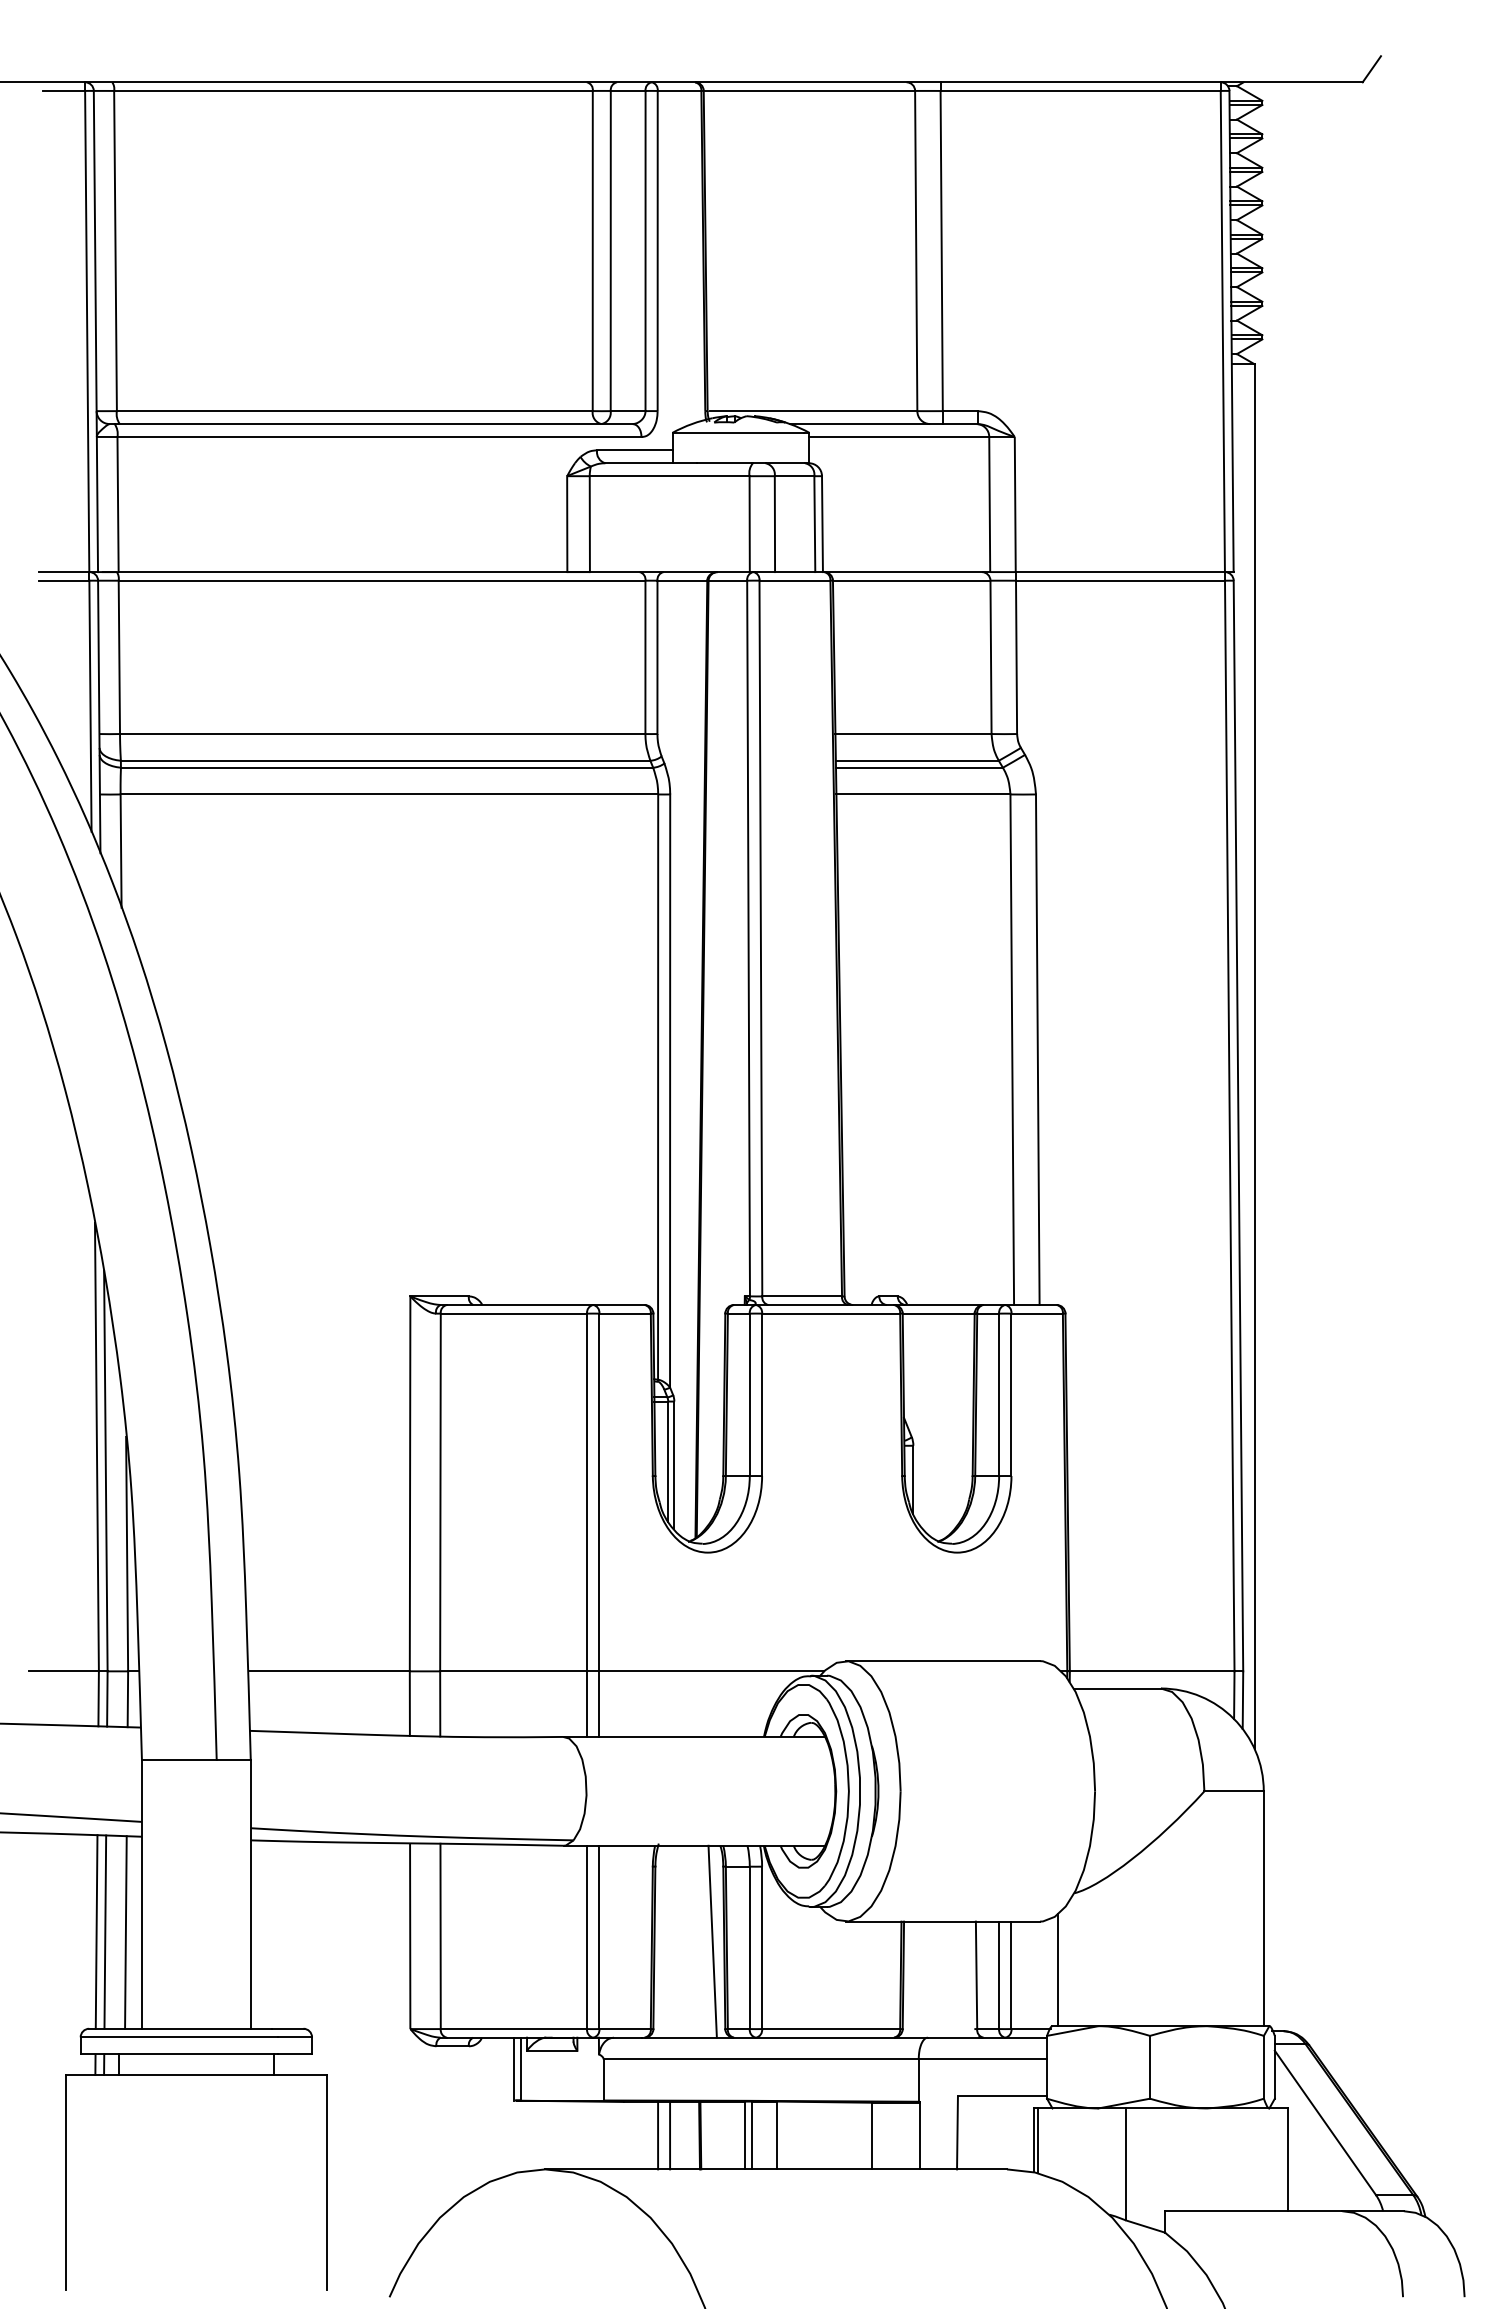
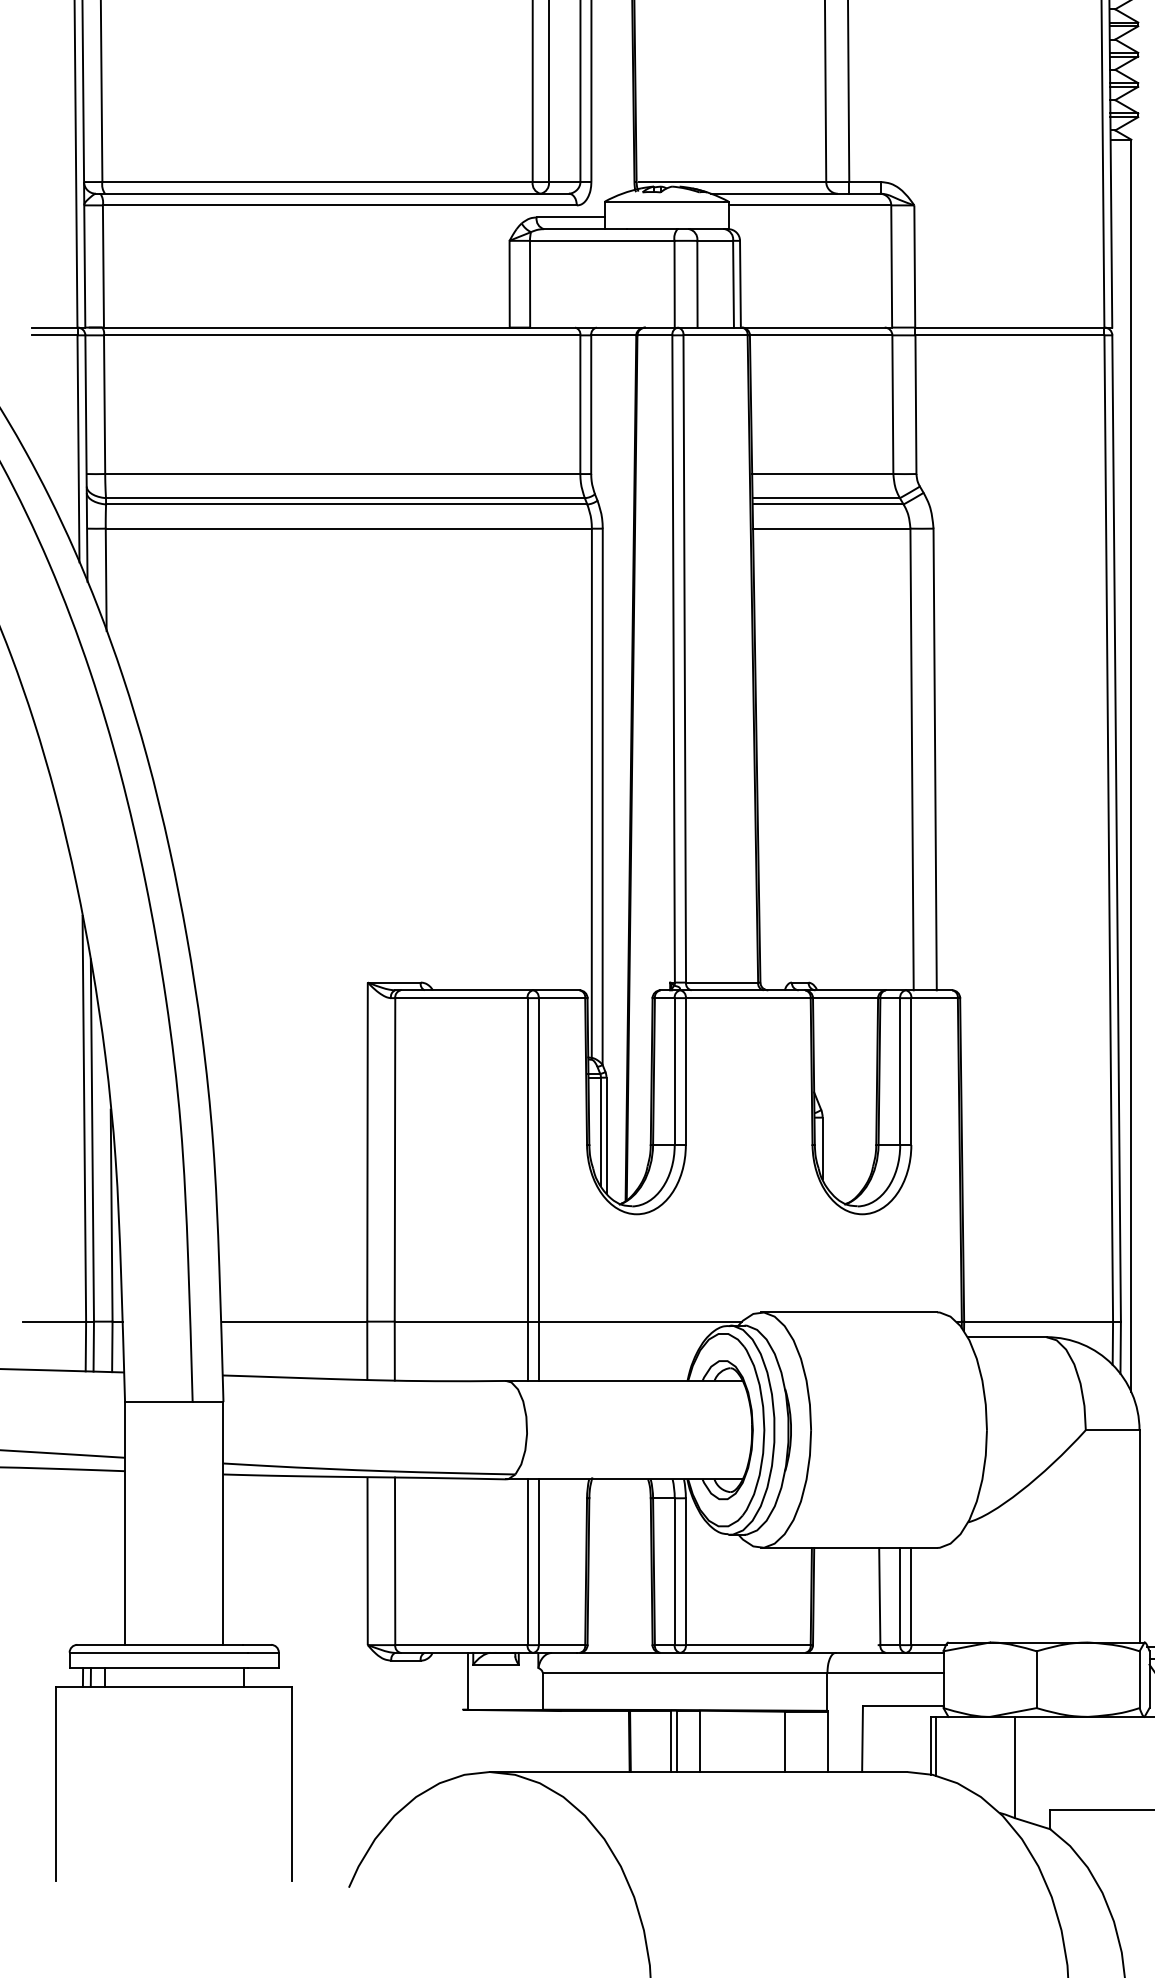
line: (96, 1931) -> (83, 1556), removed
line: (105, 1931) -> (92, 1556), removed
line: (125, 1932) -> (110, 1557), removed
line: (712, 1941) -> (640, 1565), removed
line: (1058, 1970) -> (953, 1592), removed
line: (514, 2068) -> (461, 1680), removed
line: (658, 2135) -> (592, 1741), removed
line: (670, 2135) -> (603, 1741), removed

